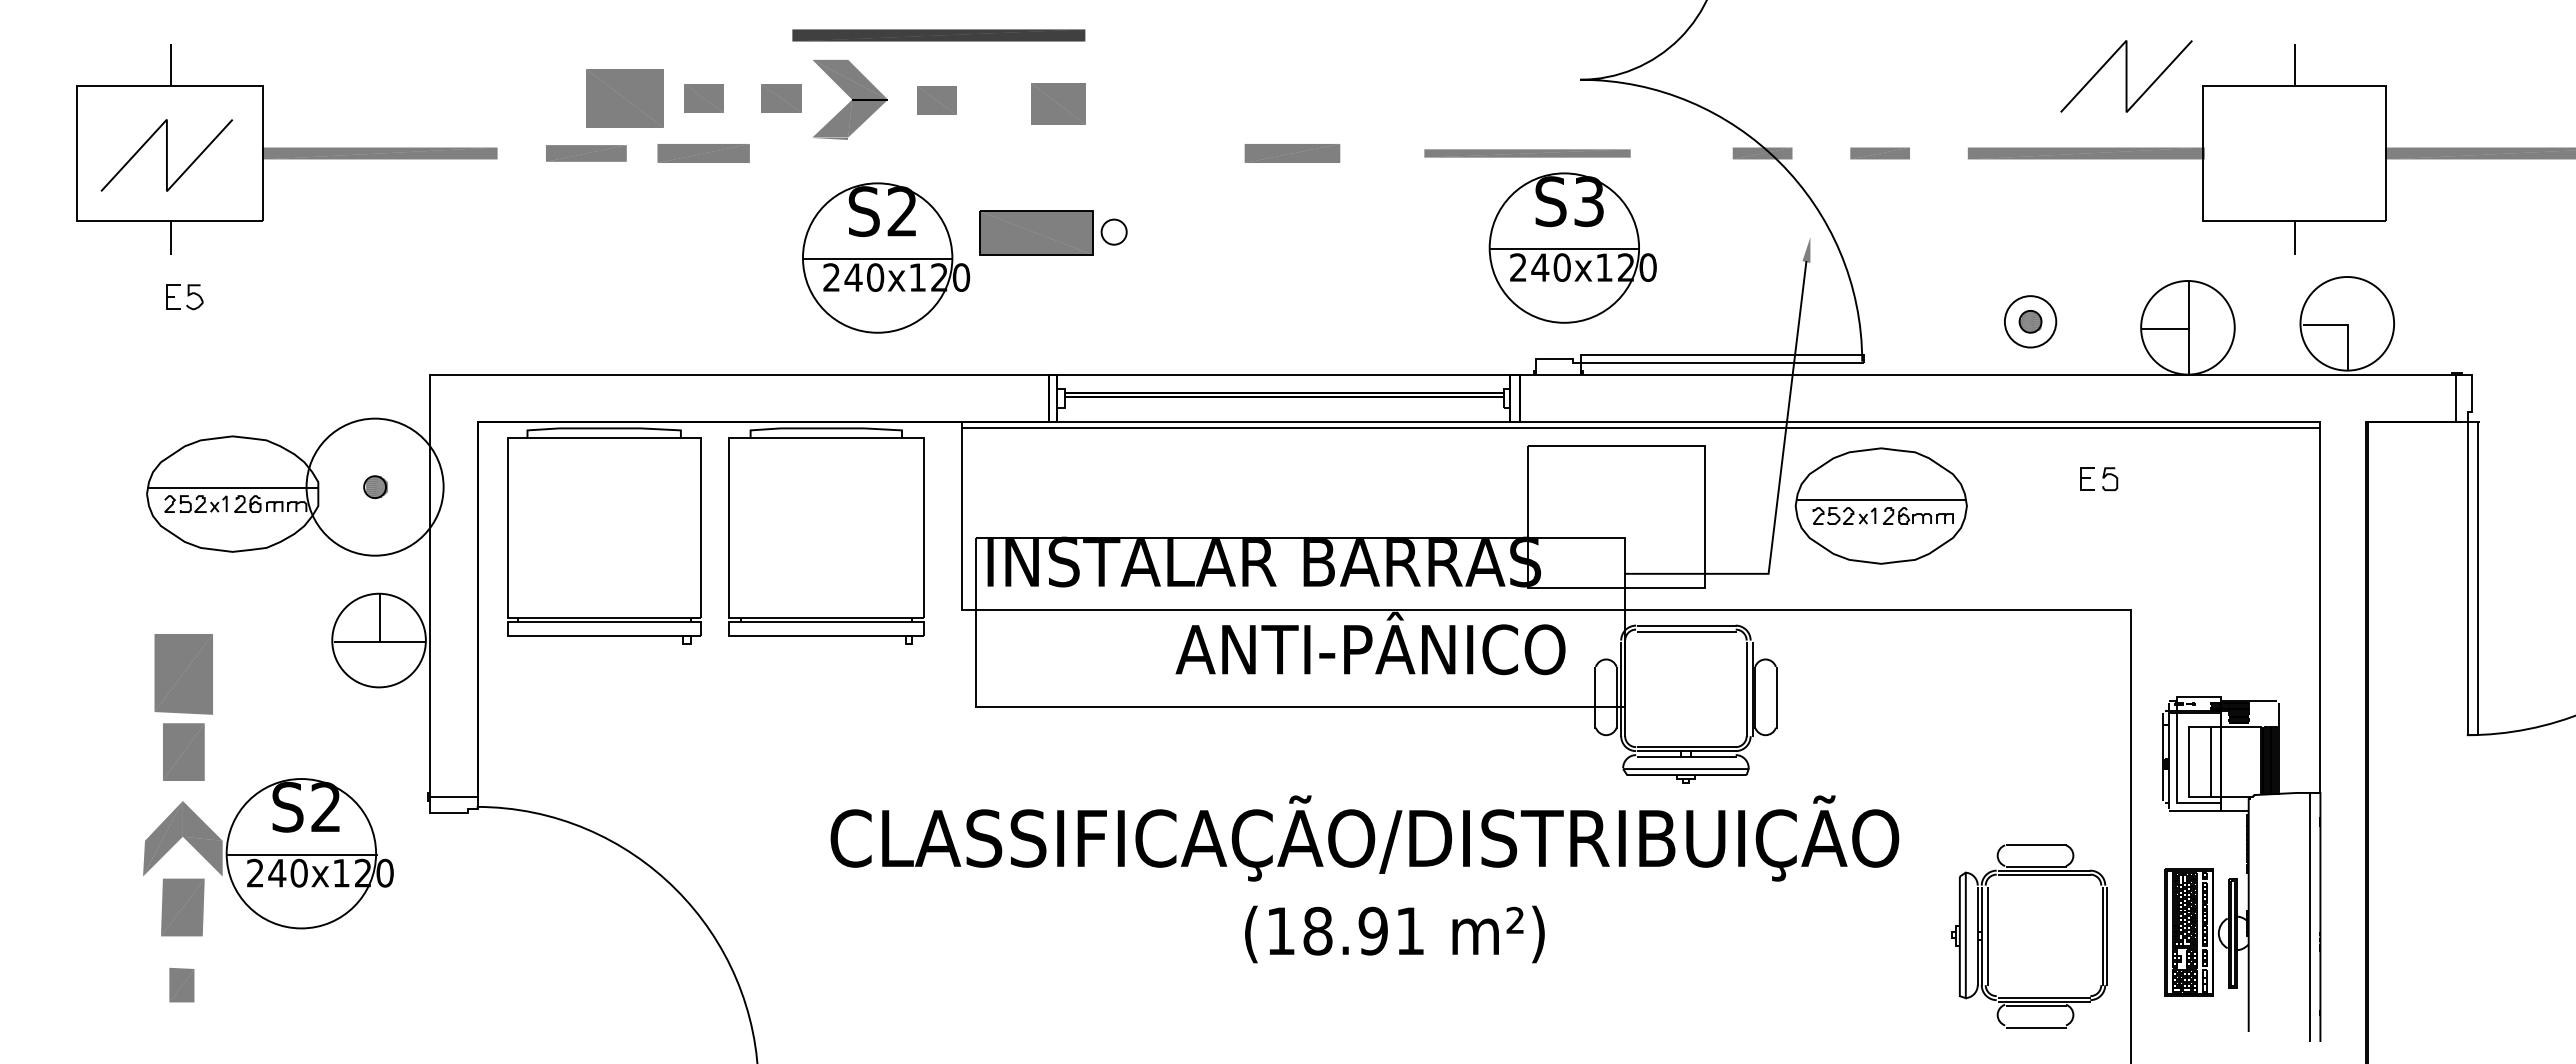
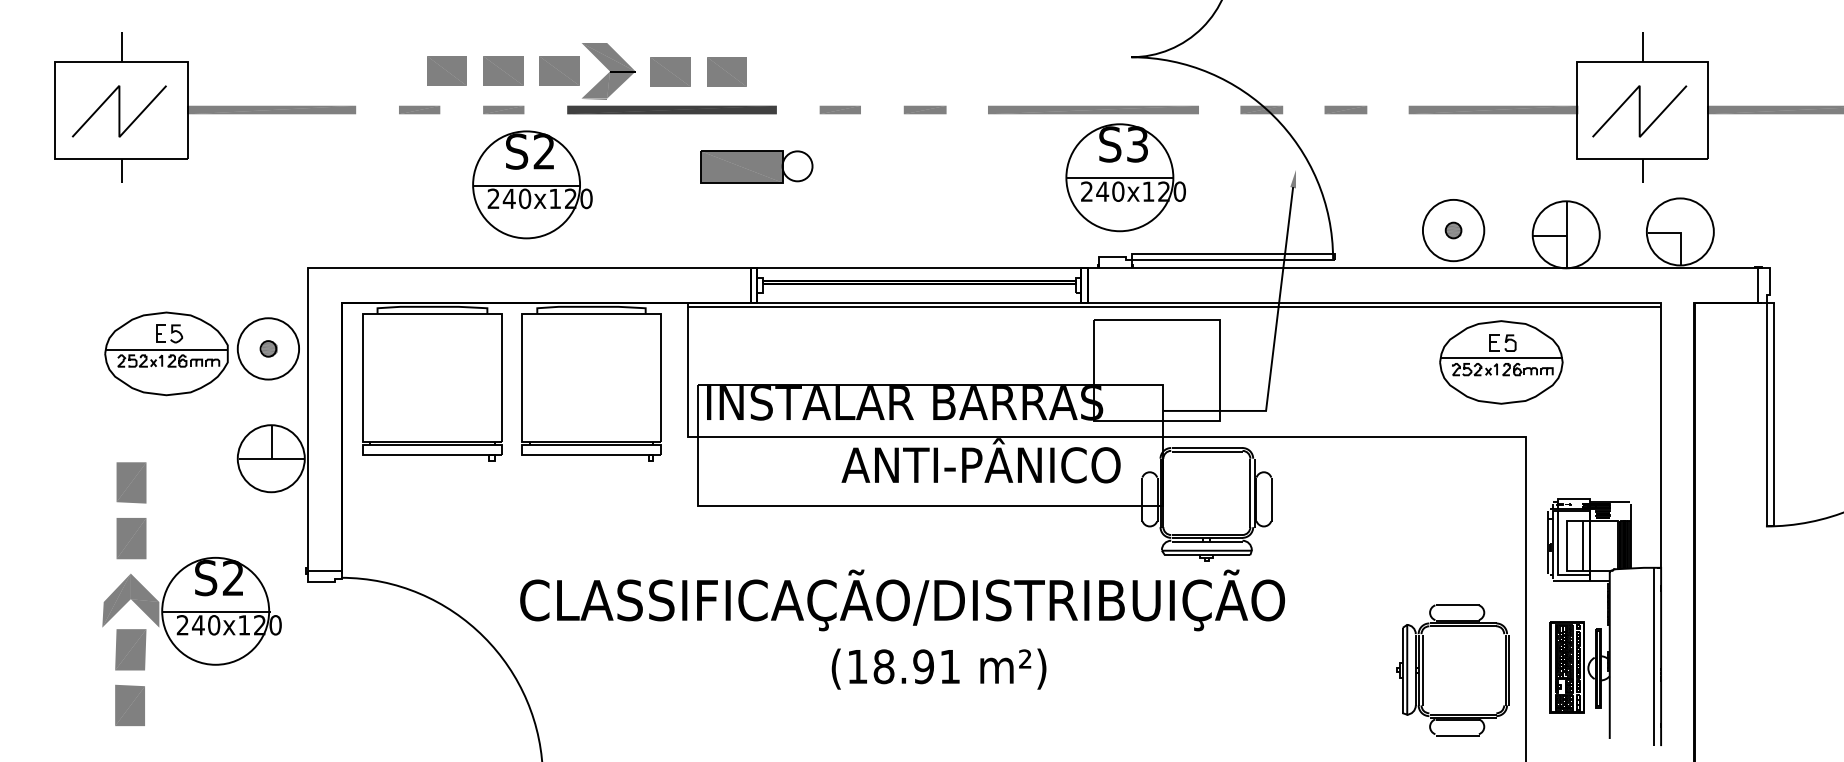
part: (938, 35) -> (671, 110), moved
line: (2126, 76) -> (1639, 111), moved
part: (624, 98) -> (447, 70), size x0.71
part: (703, 98) -> (503, 70), size x1.43
part: (781, 98) -> (559, 70), size x1.43
part: (936, 100) -> (670, 72), size x1.43
part: (1058, 103) -> (726, 72), moved
part: (585, 153) -> (419, 110), size x0.71
part: (703, 153) -> (503, 110), size x0.62
part: (1173, 153) -> (840, 110), added
part: (1292, 153) -> (925, 110), size x0.62
part: (1527, 153) -> (1093, 110), size x1.43
circle: (1114, 232) -> (797, 166), size x1.67
part: (886, 257) -> (532, 184), moved
part: (184, 297) -> (169, 334), moved
circle: (2030, 321) -> (1453, 230), size x1.67
circle: (374, 487) -> (268, 349), size x0.62
part: (1880, 505) -> (1500, 362), moved
part: (183, 674) -> (131, 483), size x0.71
text: (1364, 838) -> (902, 600), moved
text: (1394, 934) -> (938, 669), moved
part: (181, 984) -> (129, 704), size x1.67

